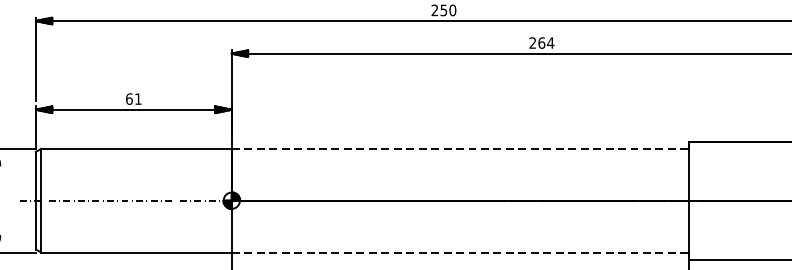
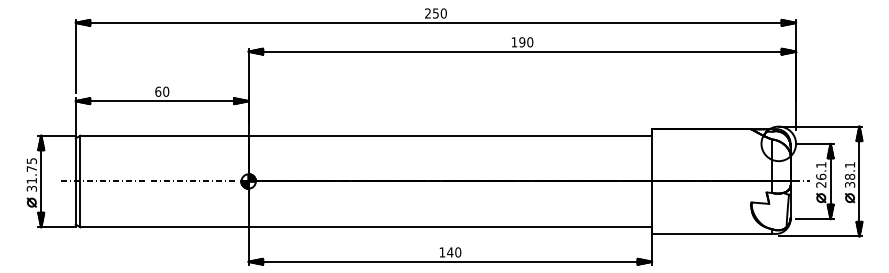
text: (541, 43) -> (522, 42), 264 -> 190
text: (138, 98) -> (166, 91), 61 -> 60
line: (460, 148) -> (450, 135), dashed -> solid
line: (460, 252) -> (450, 227), dashed -> solid

